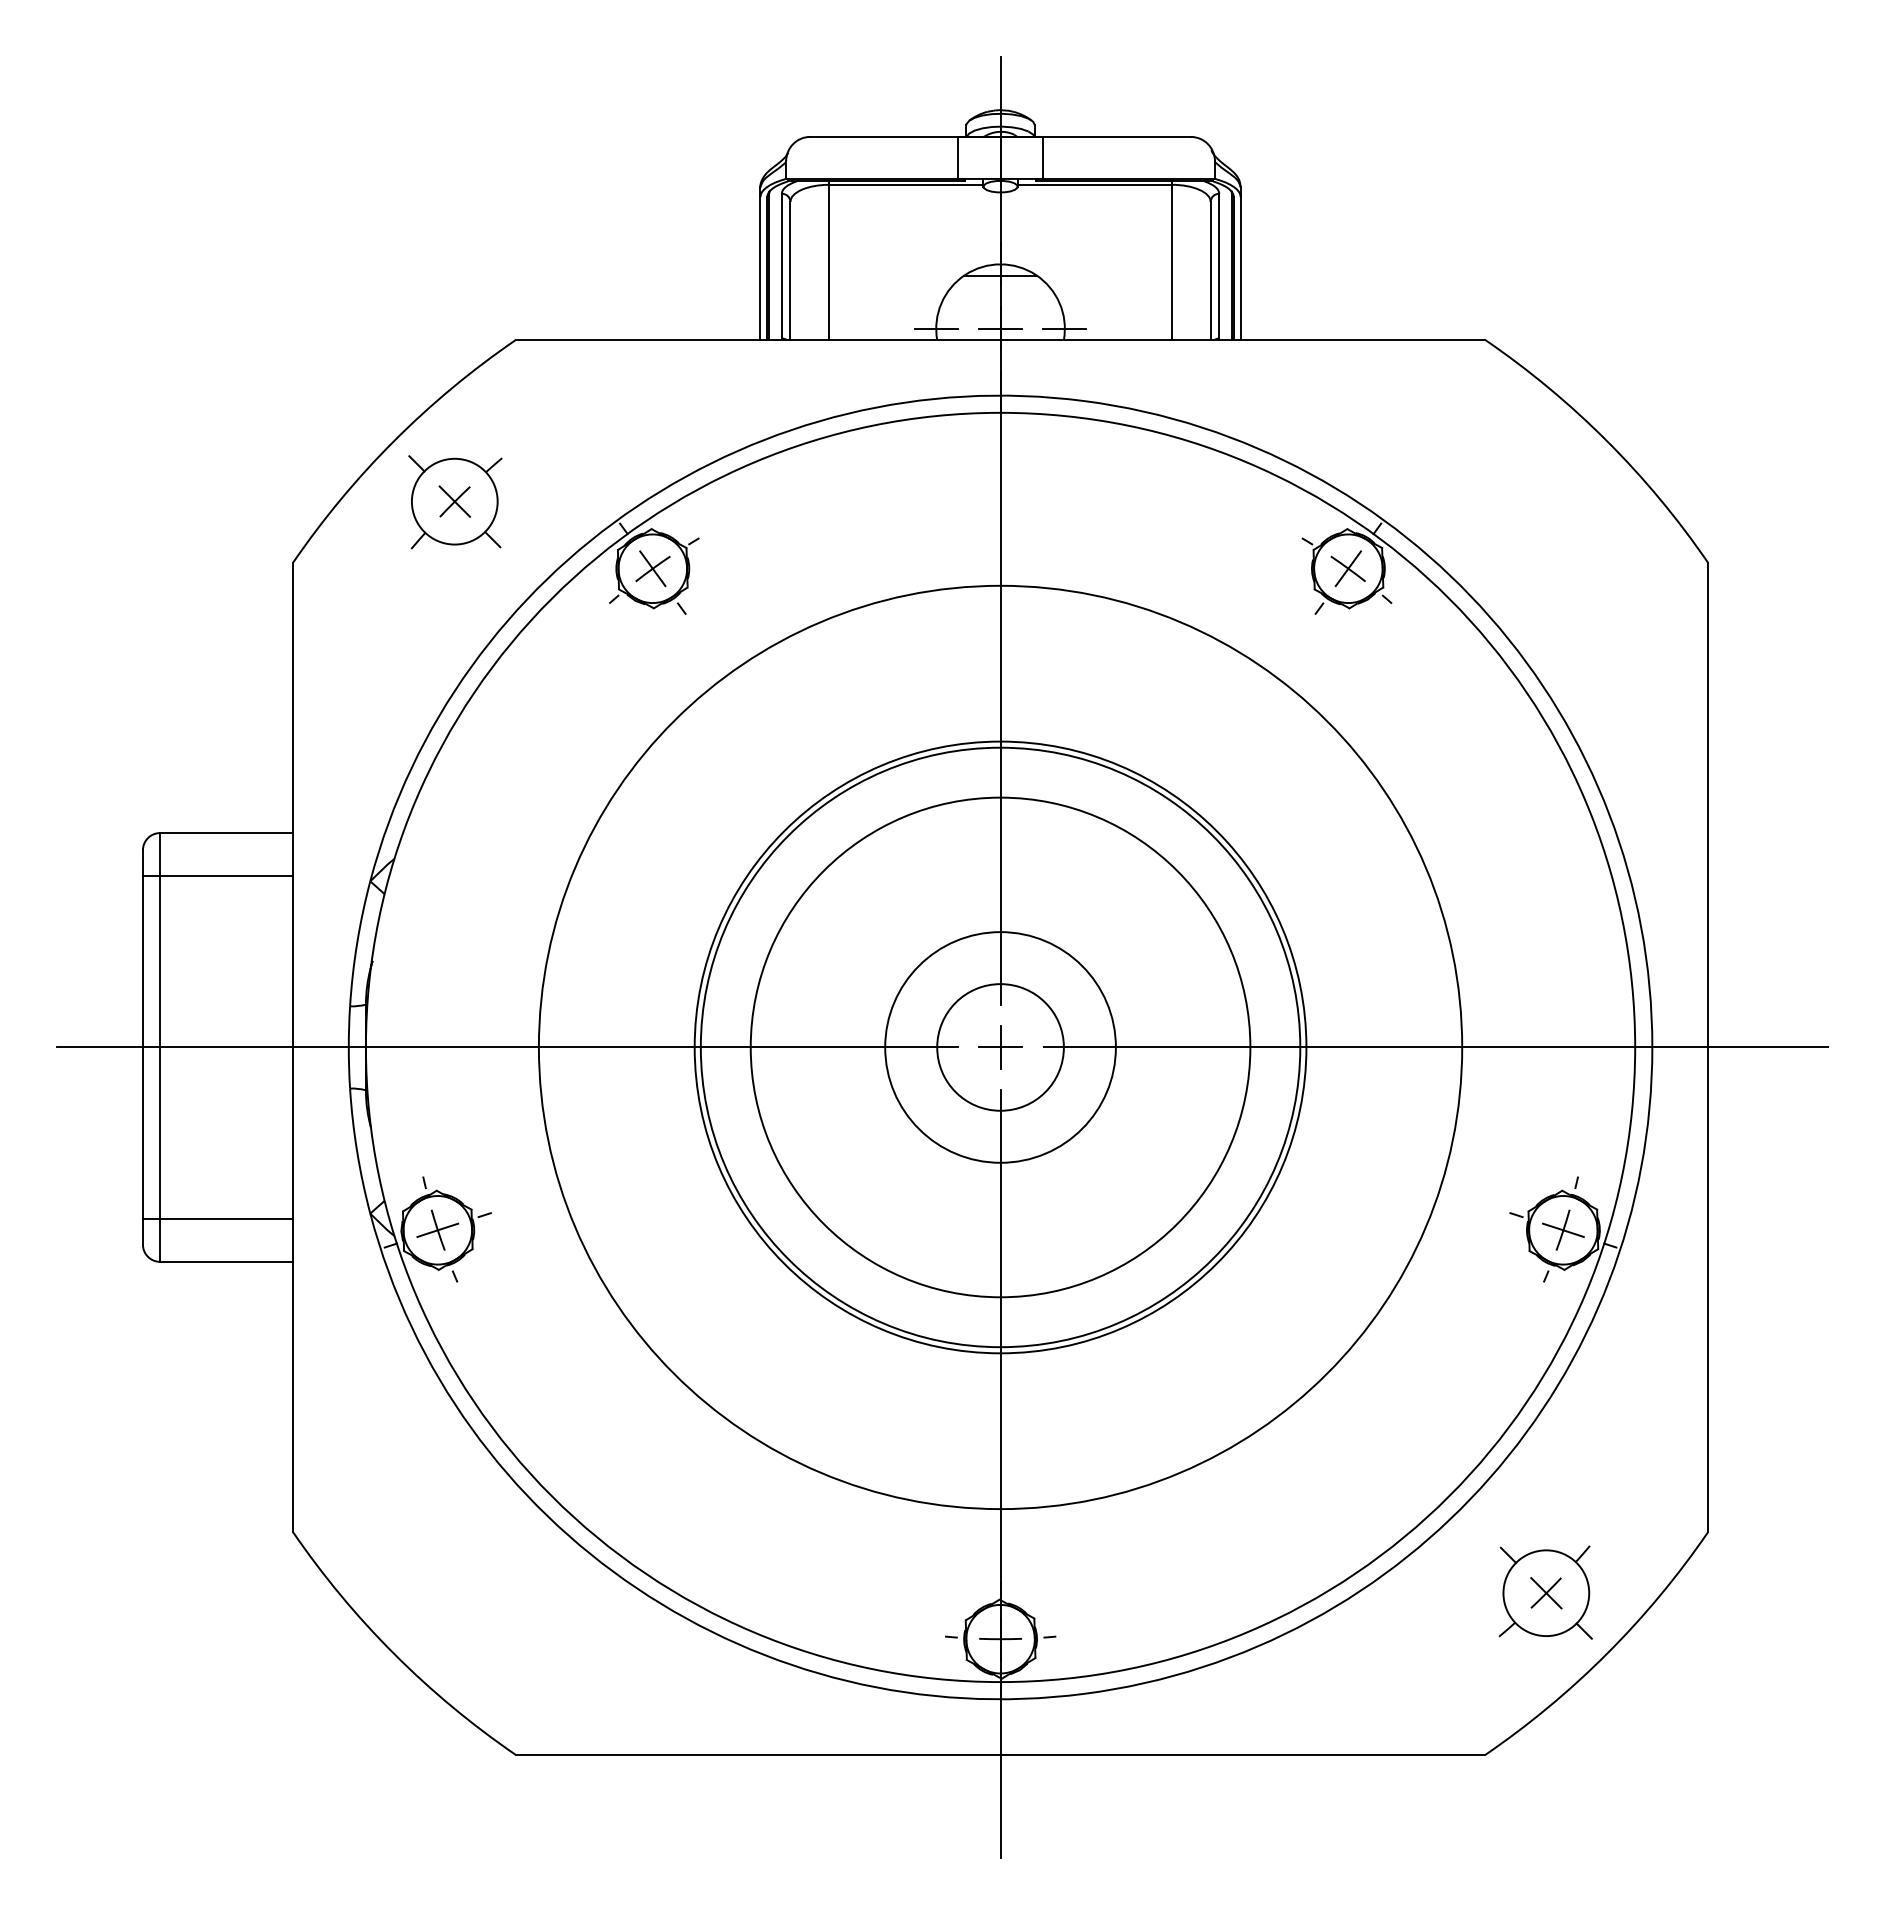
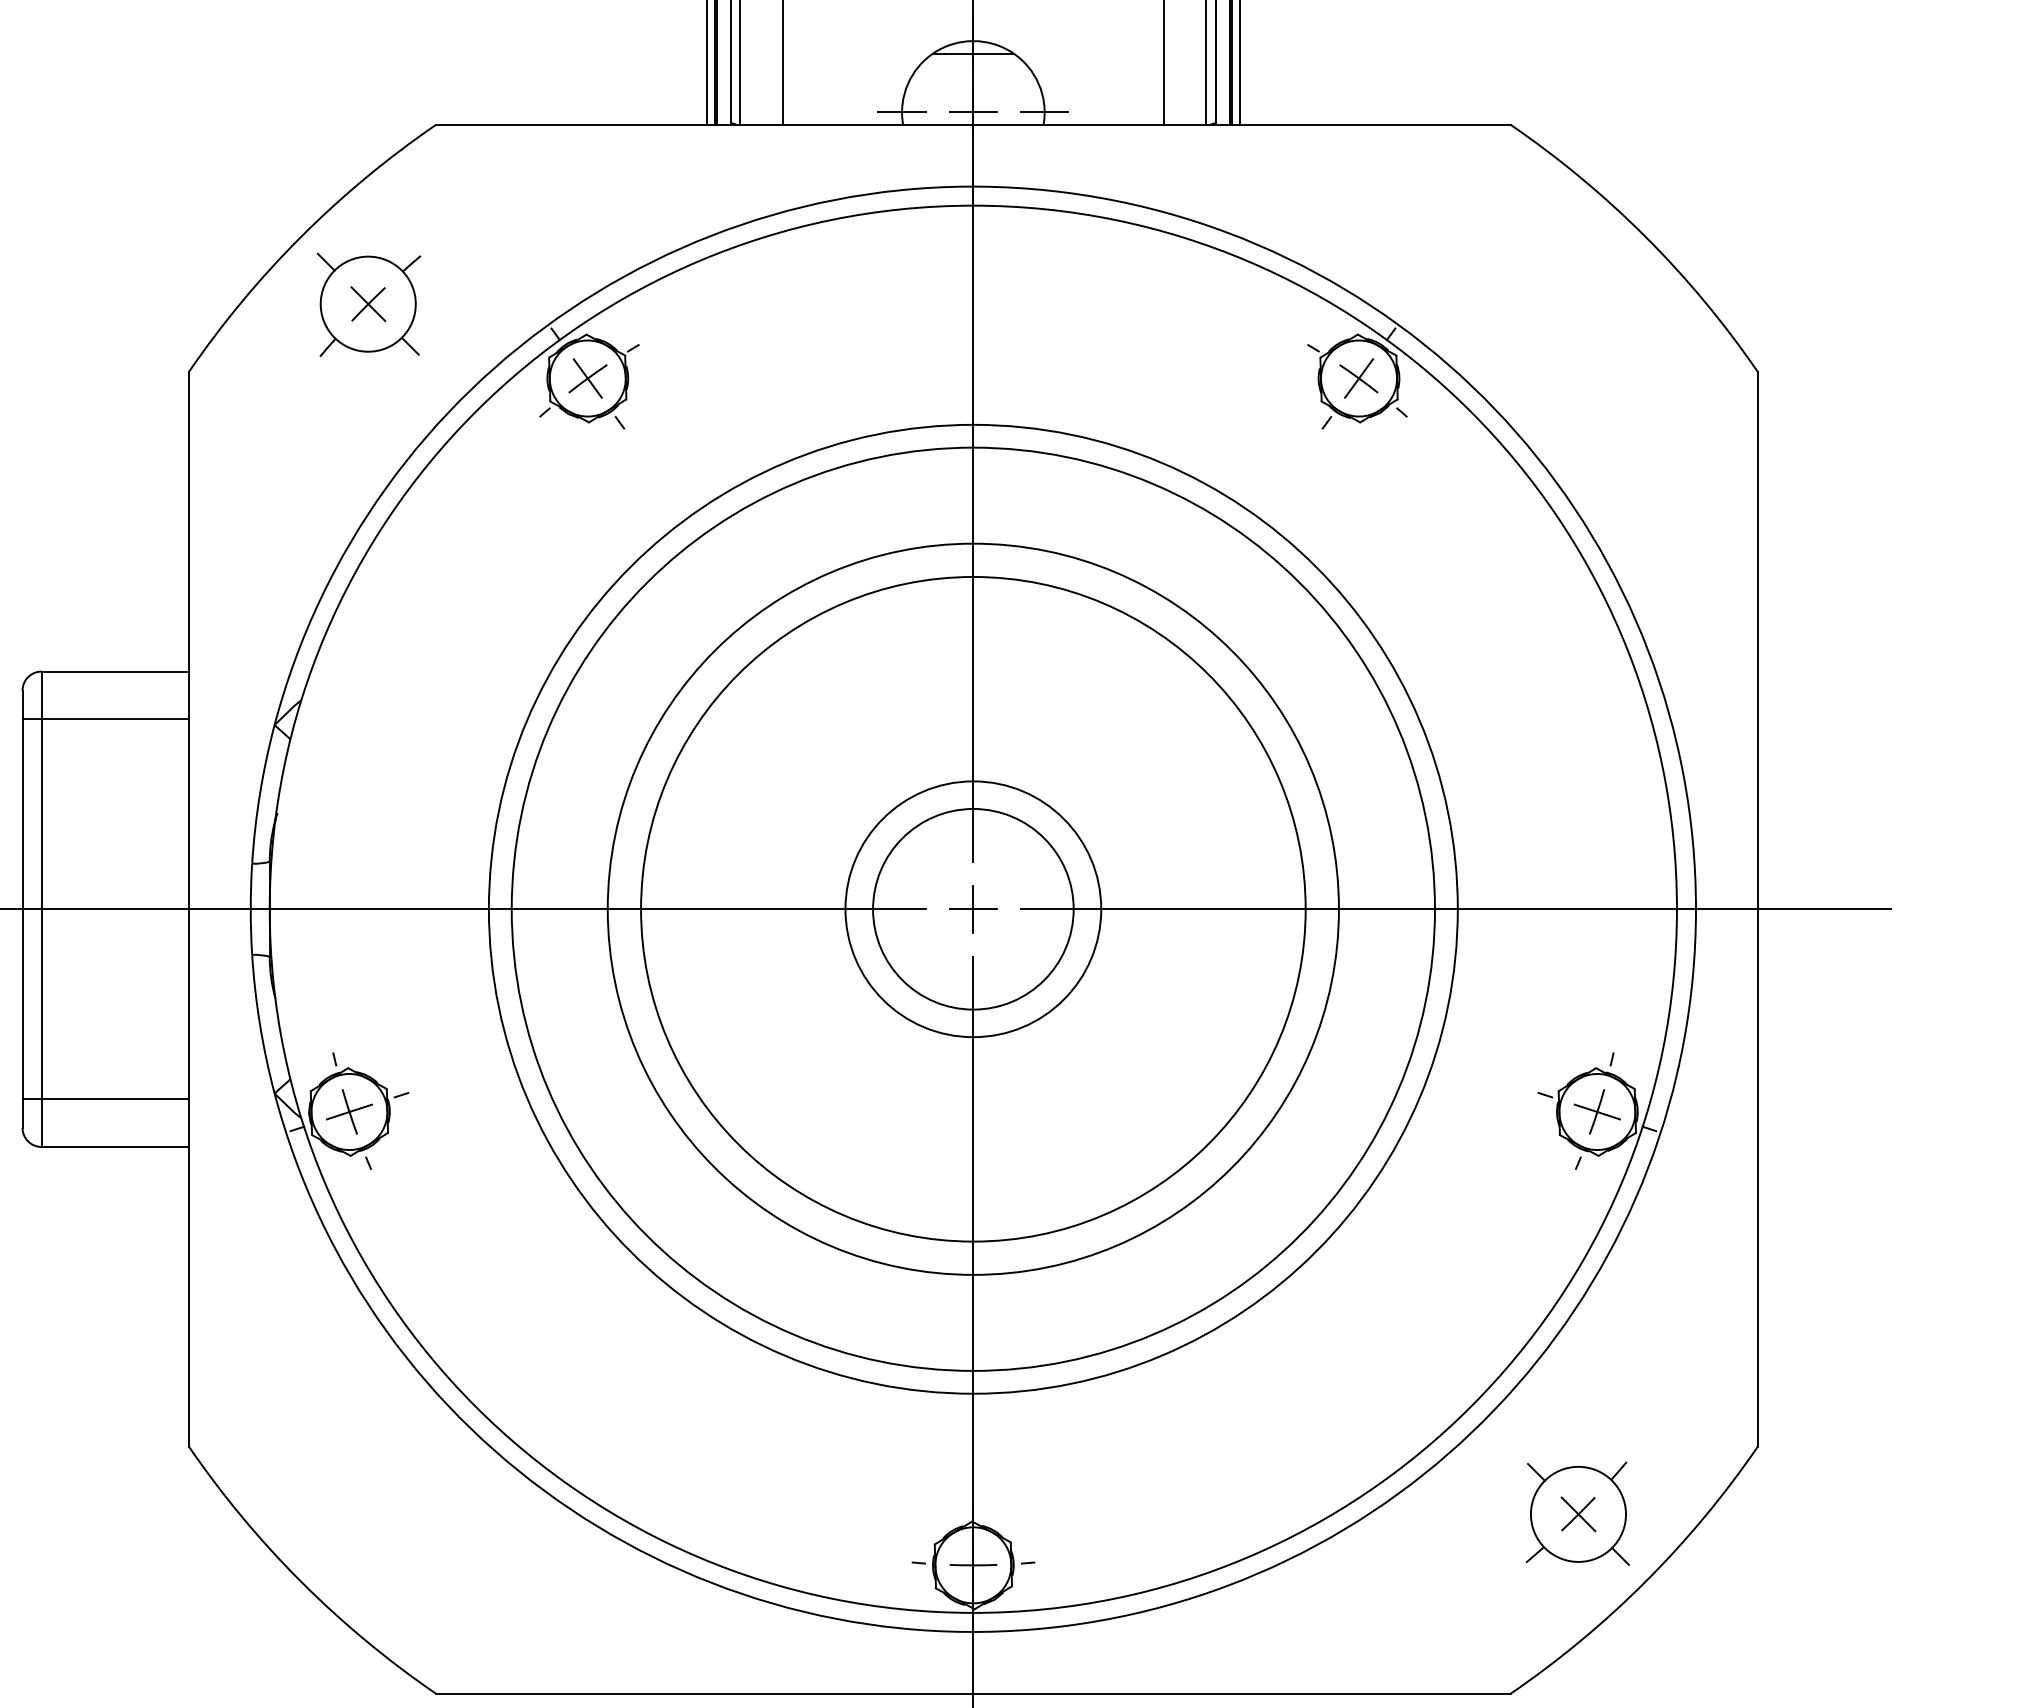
circle: (1000, 1046) -> (973, 908), size x1.43
circle: (1000, 1047) -> (973, 909), size x0.71
circle: (1000, 1047) -> (973, 909), size x1.43
circle: (1000, 1047) -> (973, 909), size x1.67

